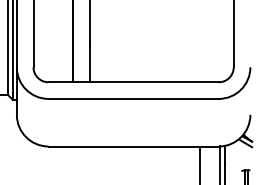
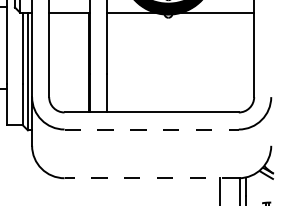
line: (134, 98) -> (152, 129), solid -> dashed
line: (133, 146) -> (151, 178), solid -> dashed

